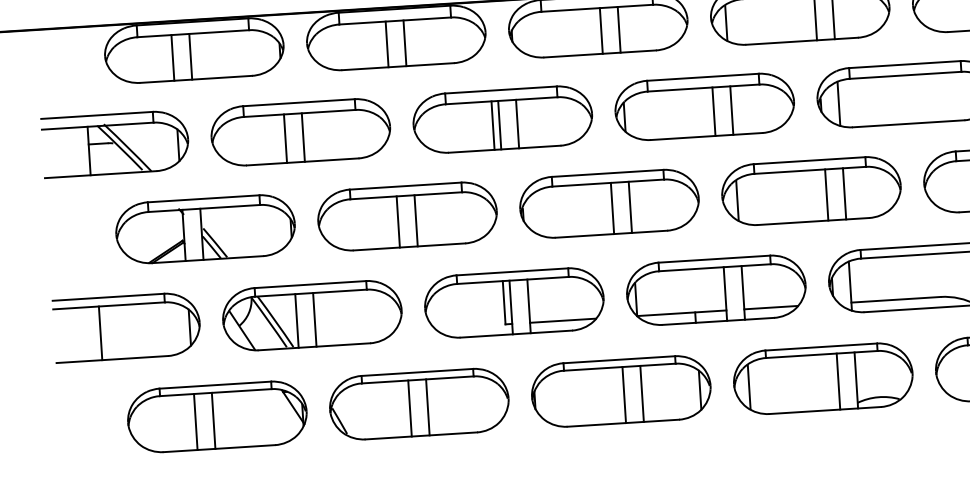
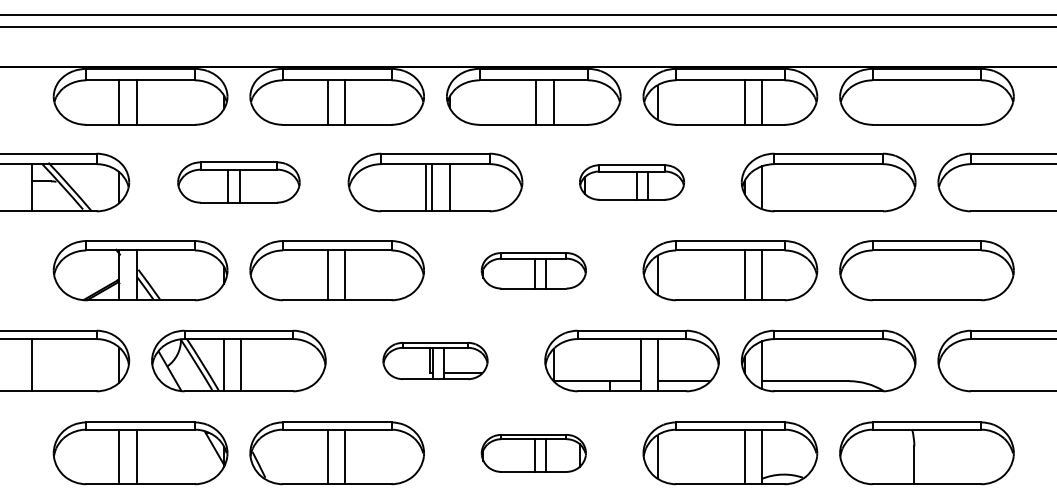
part: (704, 106) -> (631, 182), size x0.6
part: (300, 132) -> (238, 182), size x0.7
part: (609, 203) -> (533, 270), size x0.6
part: (514, 302) -> (435, 360), size x0.6
part: (621, 391) -> (533, 453), size x0.6

